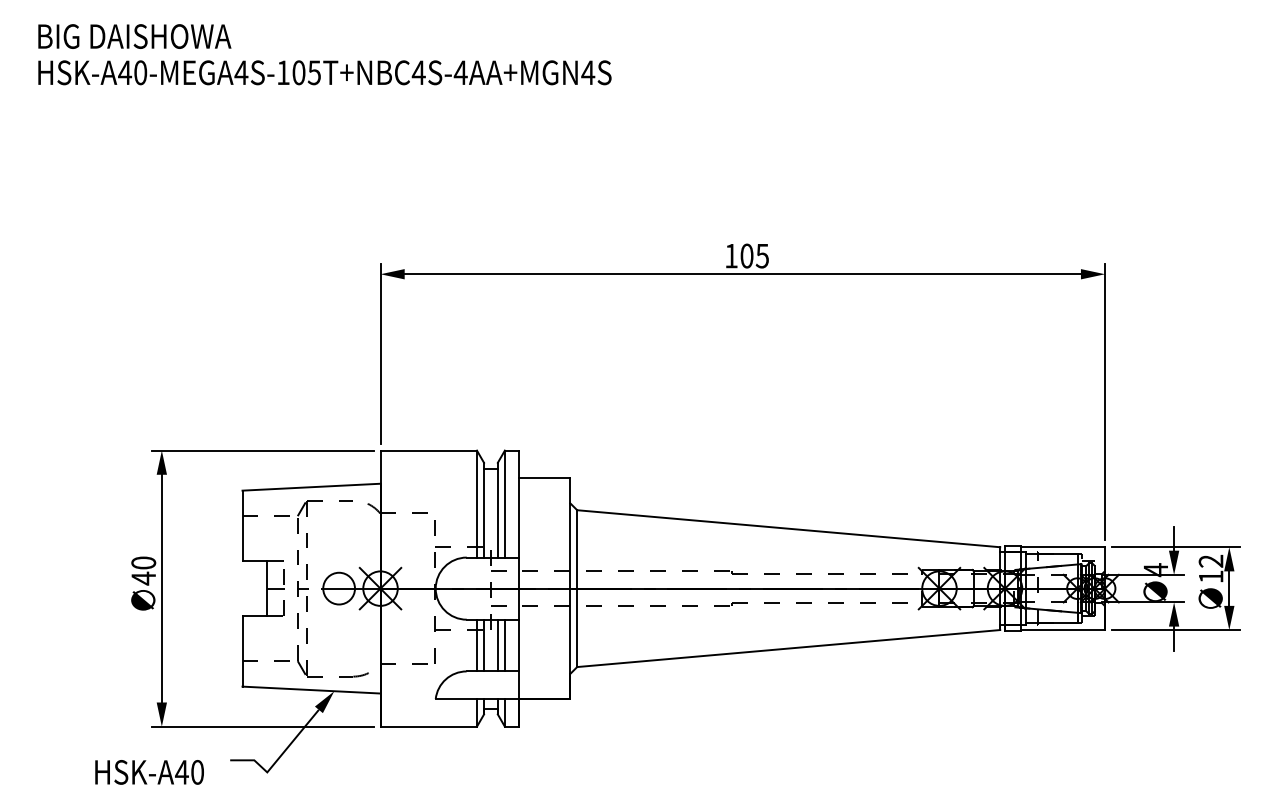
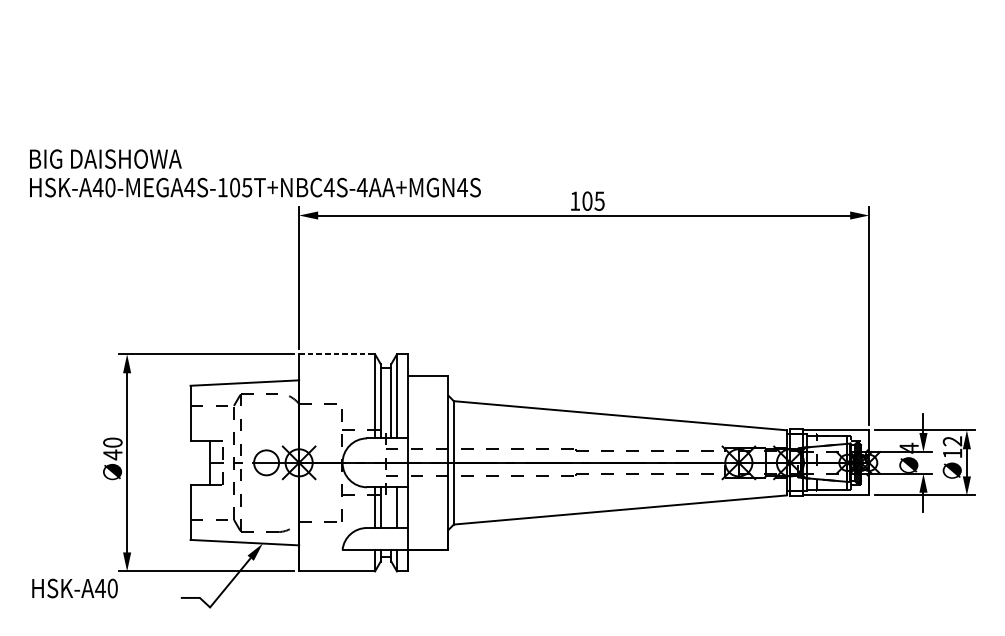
text: (324, 54) -> (255, 173), moved
line: (429, 450) -> (337, 354), solid -> dashed
line: (497, 645) -> (391, 507), removed
text: (149, 772) -> (74, 588), moved

